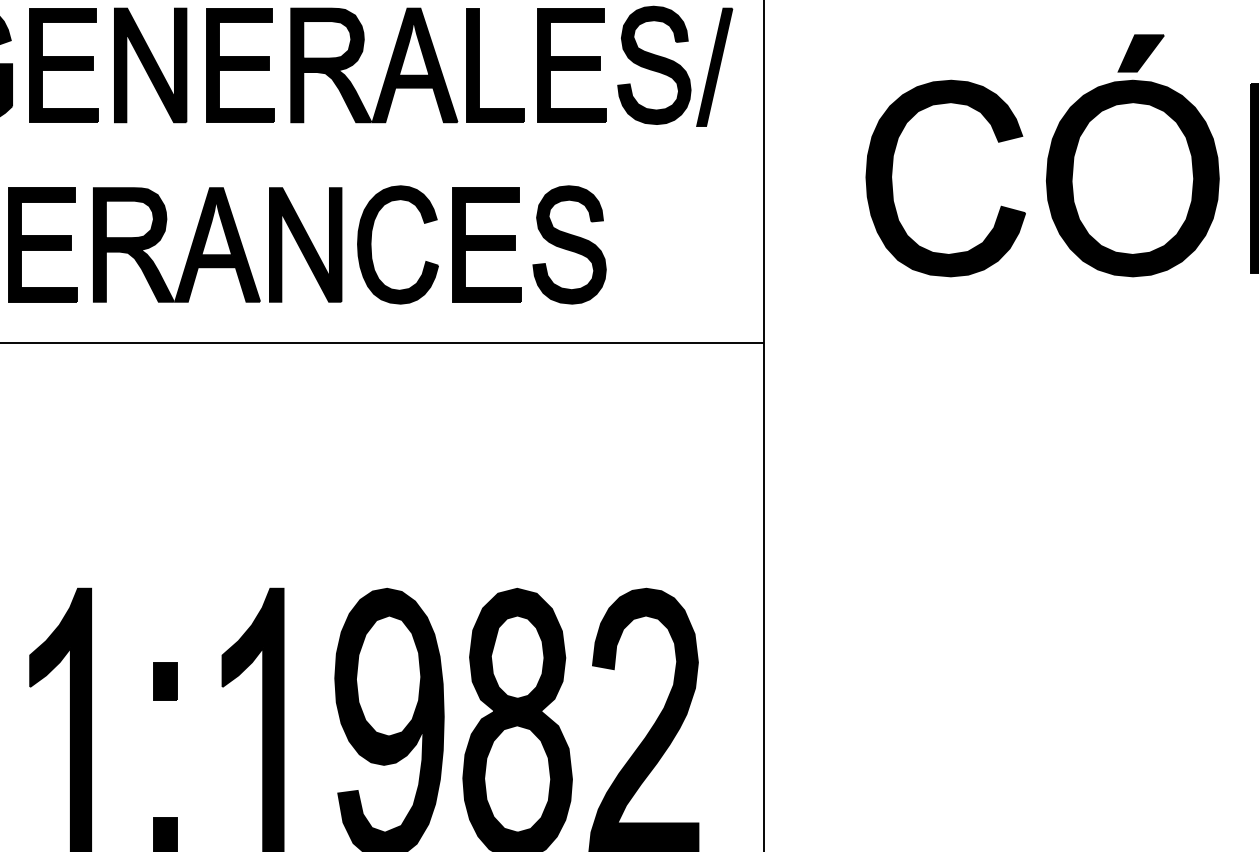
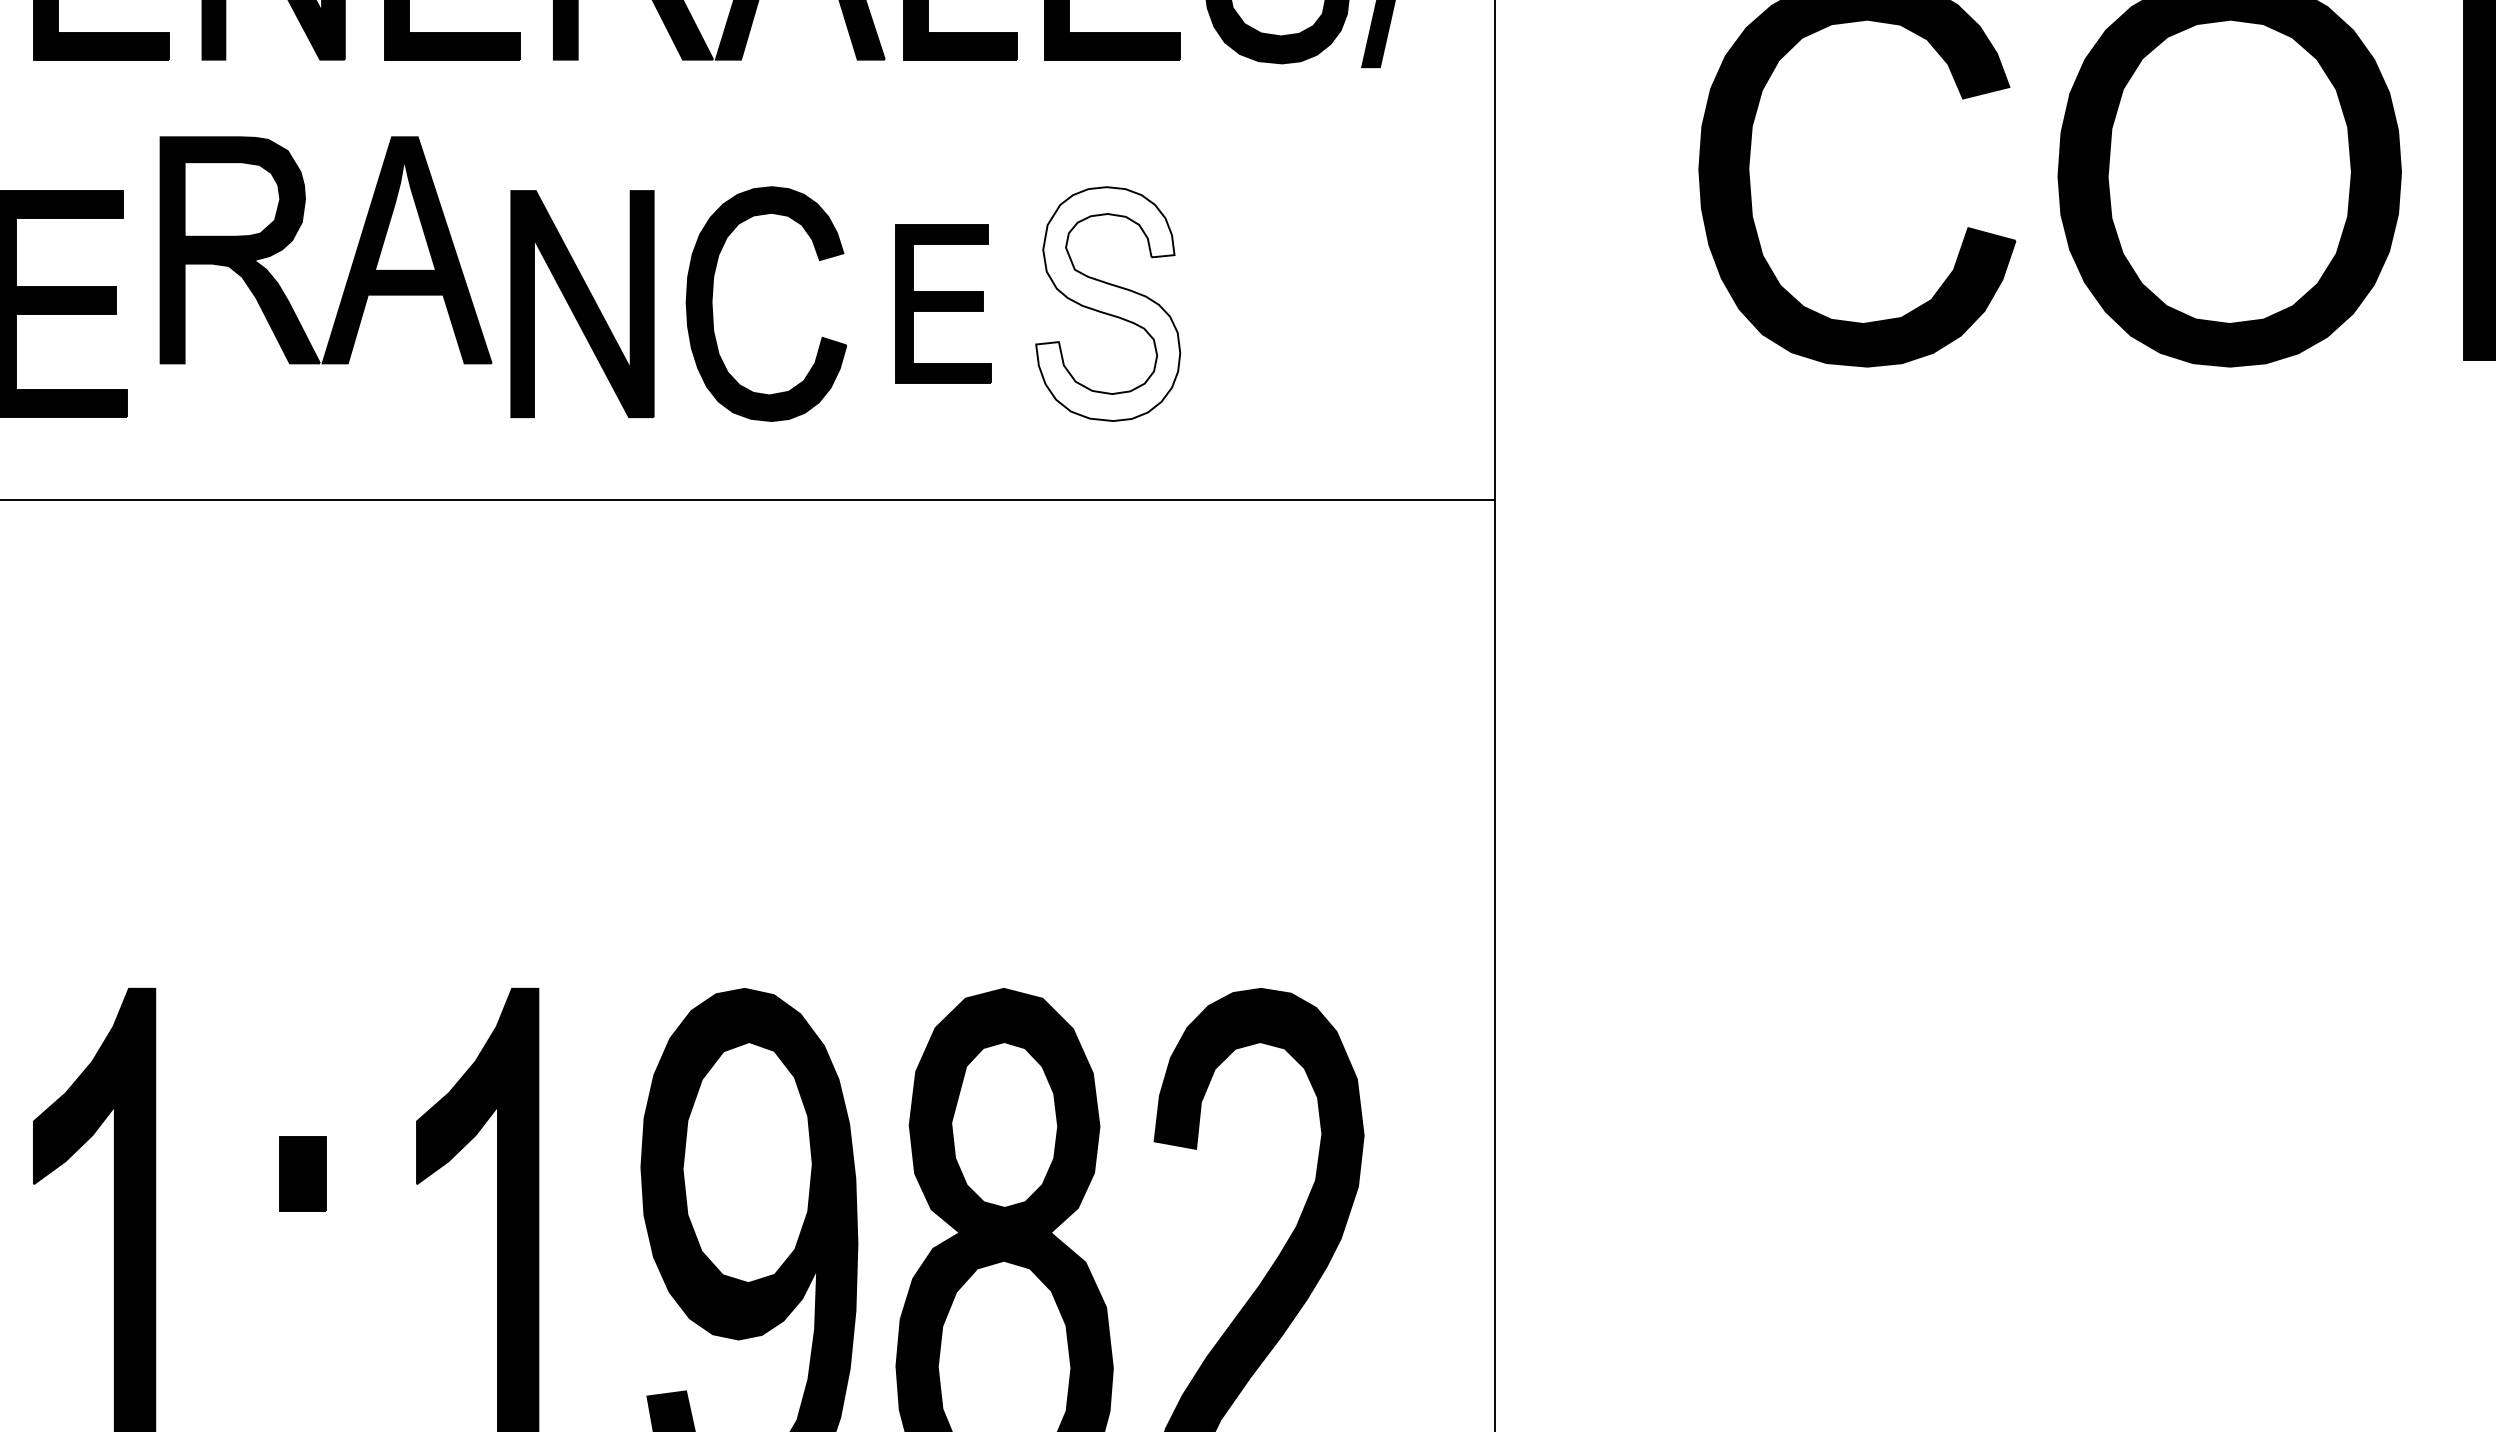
part: (486, 244) -> (942, 303), size x0.7
fill: (569, 244) -> (1107, 303), removed
part: (190, 247) -> (353, 255), moved

